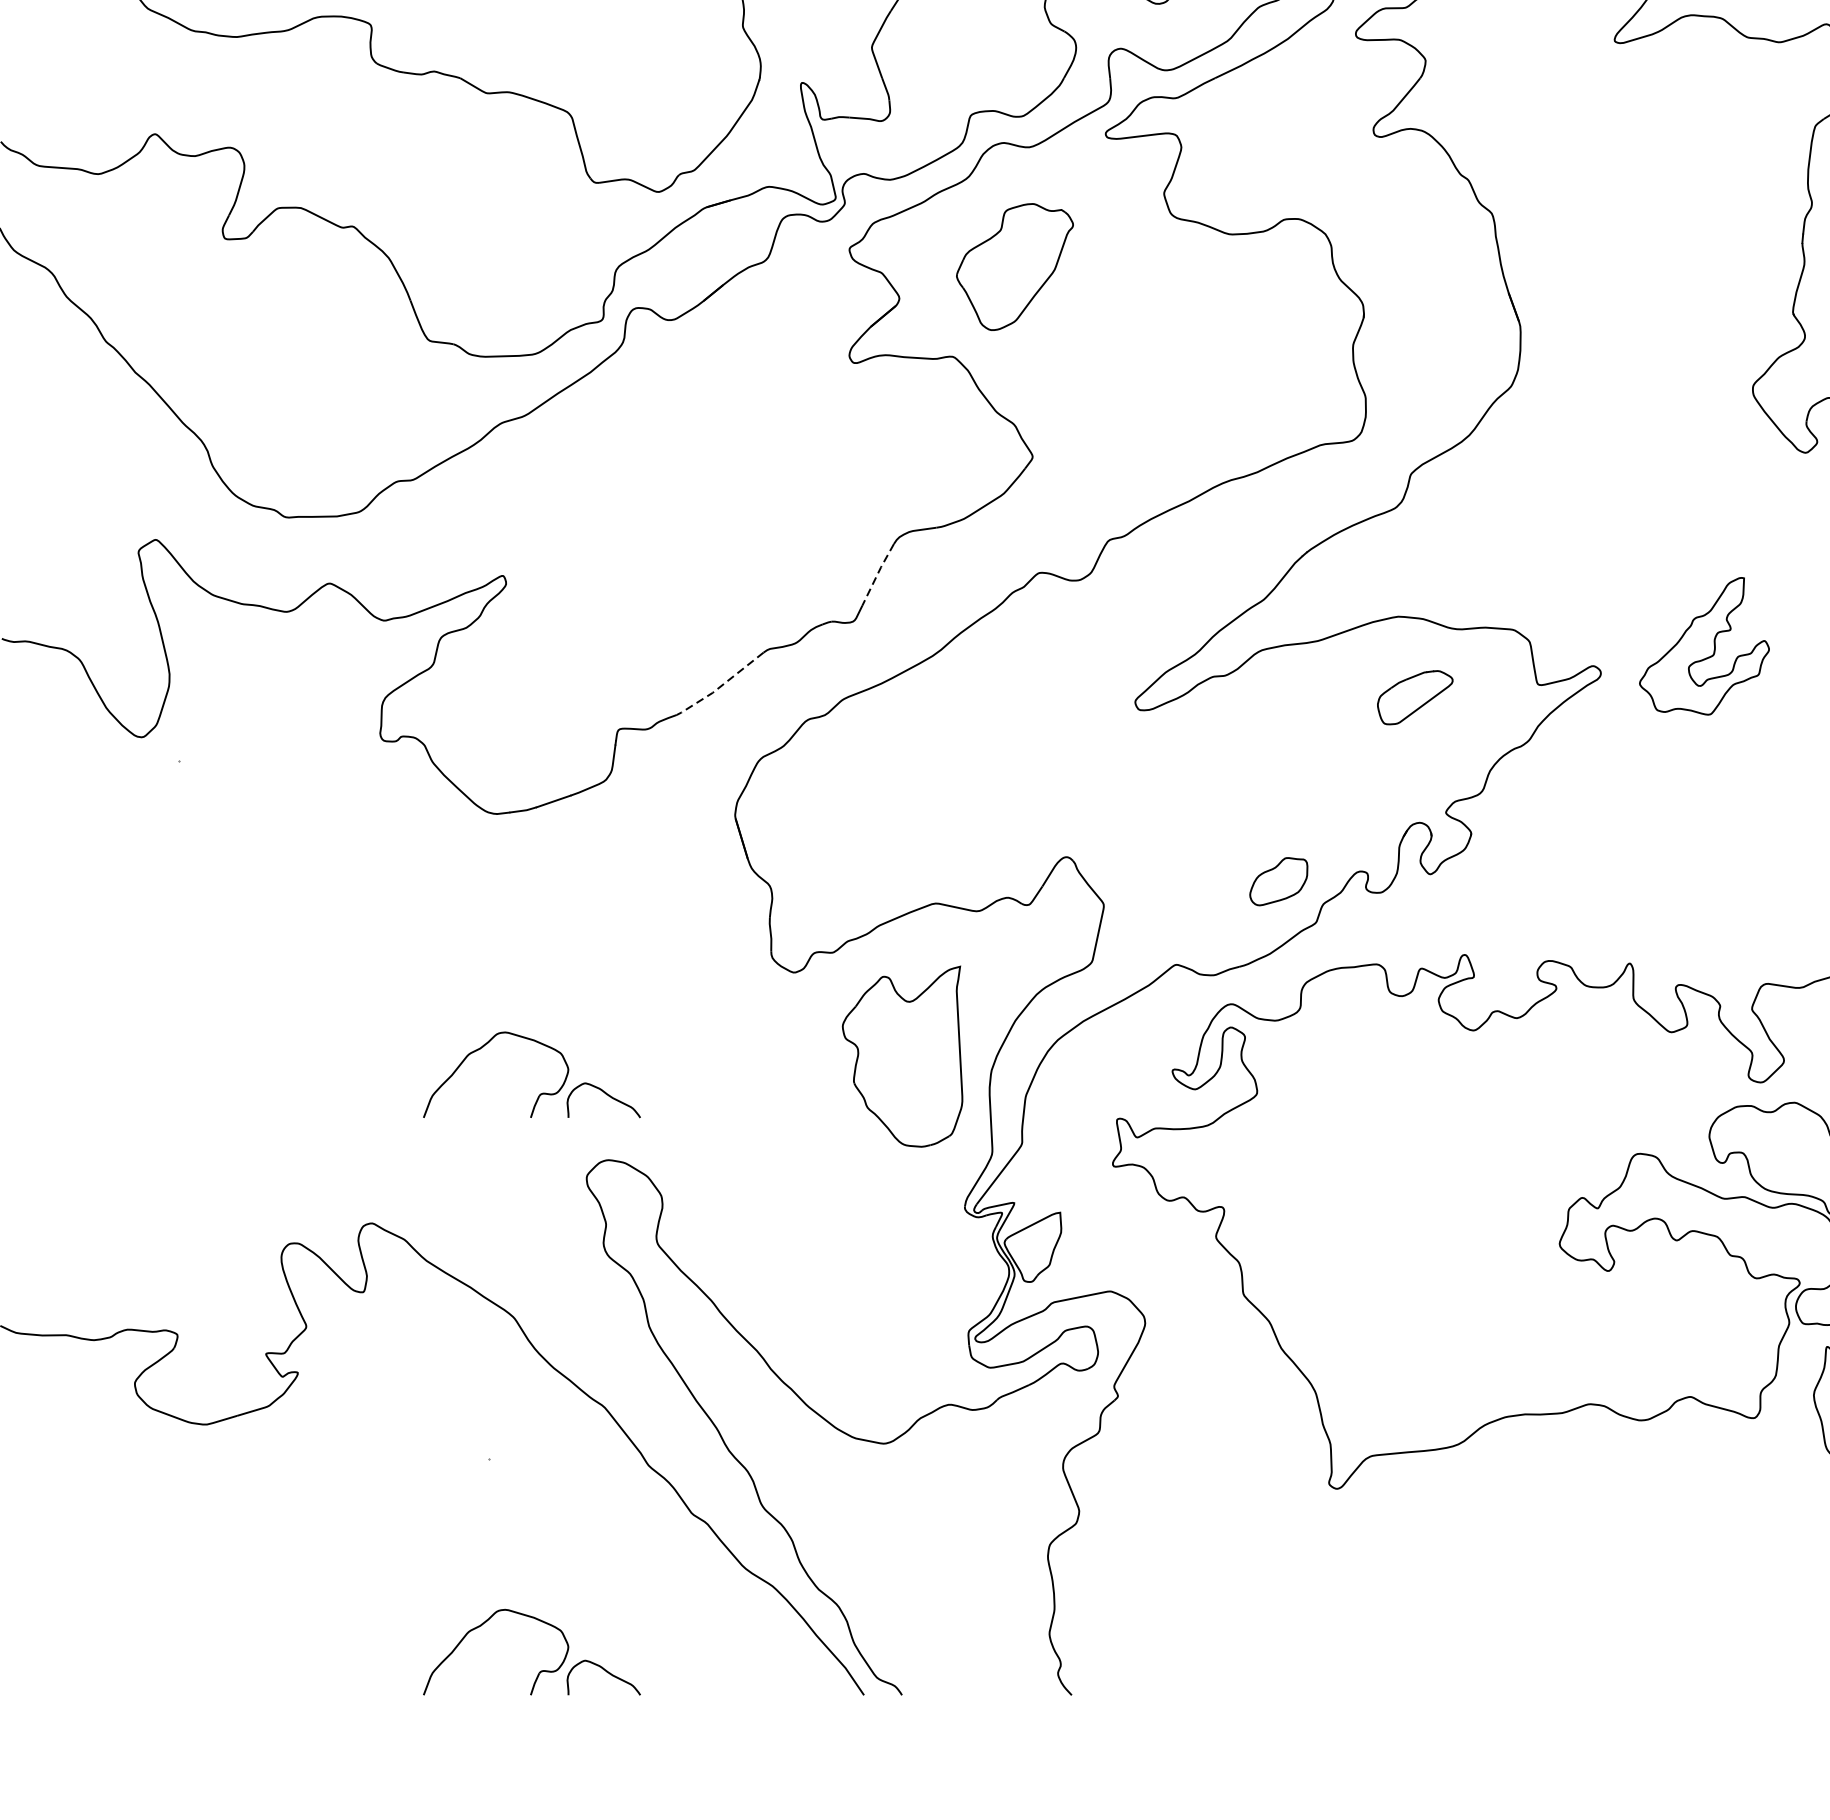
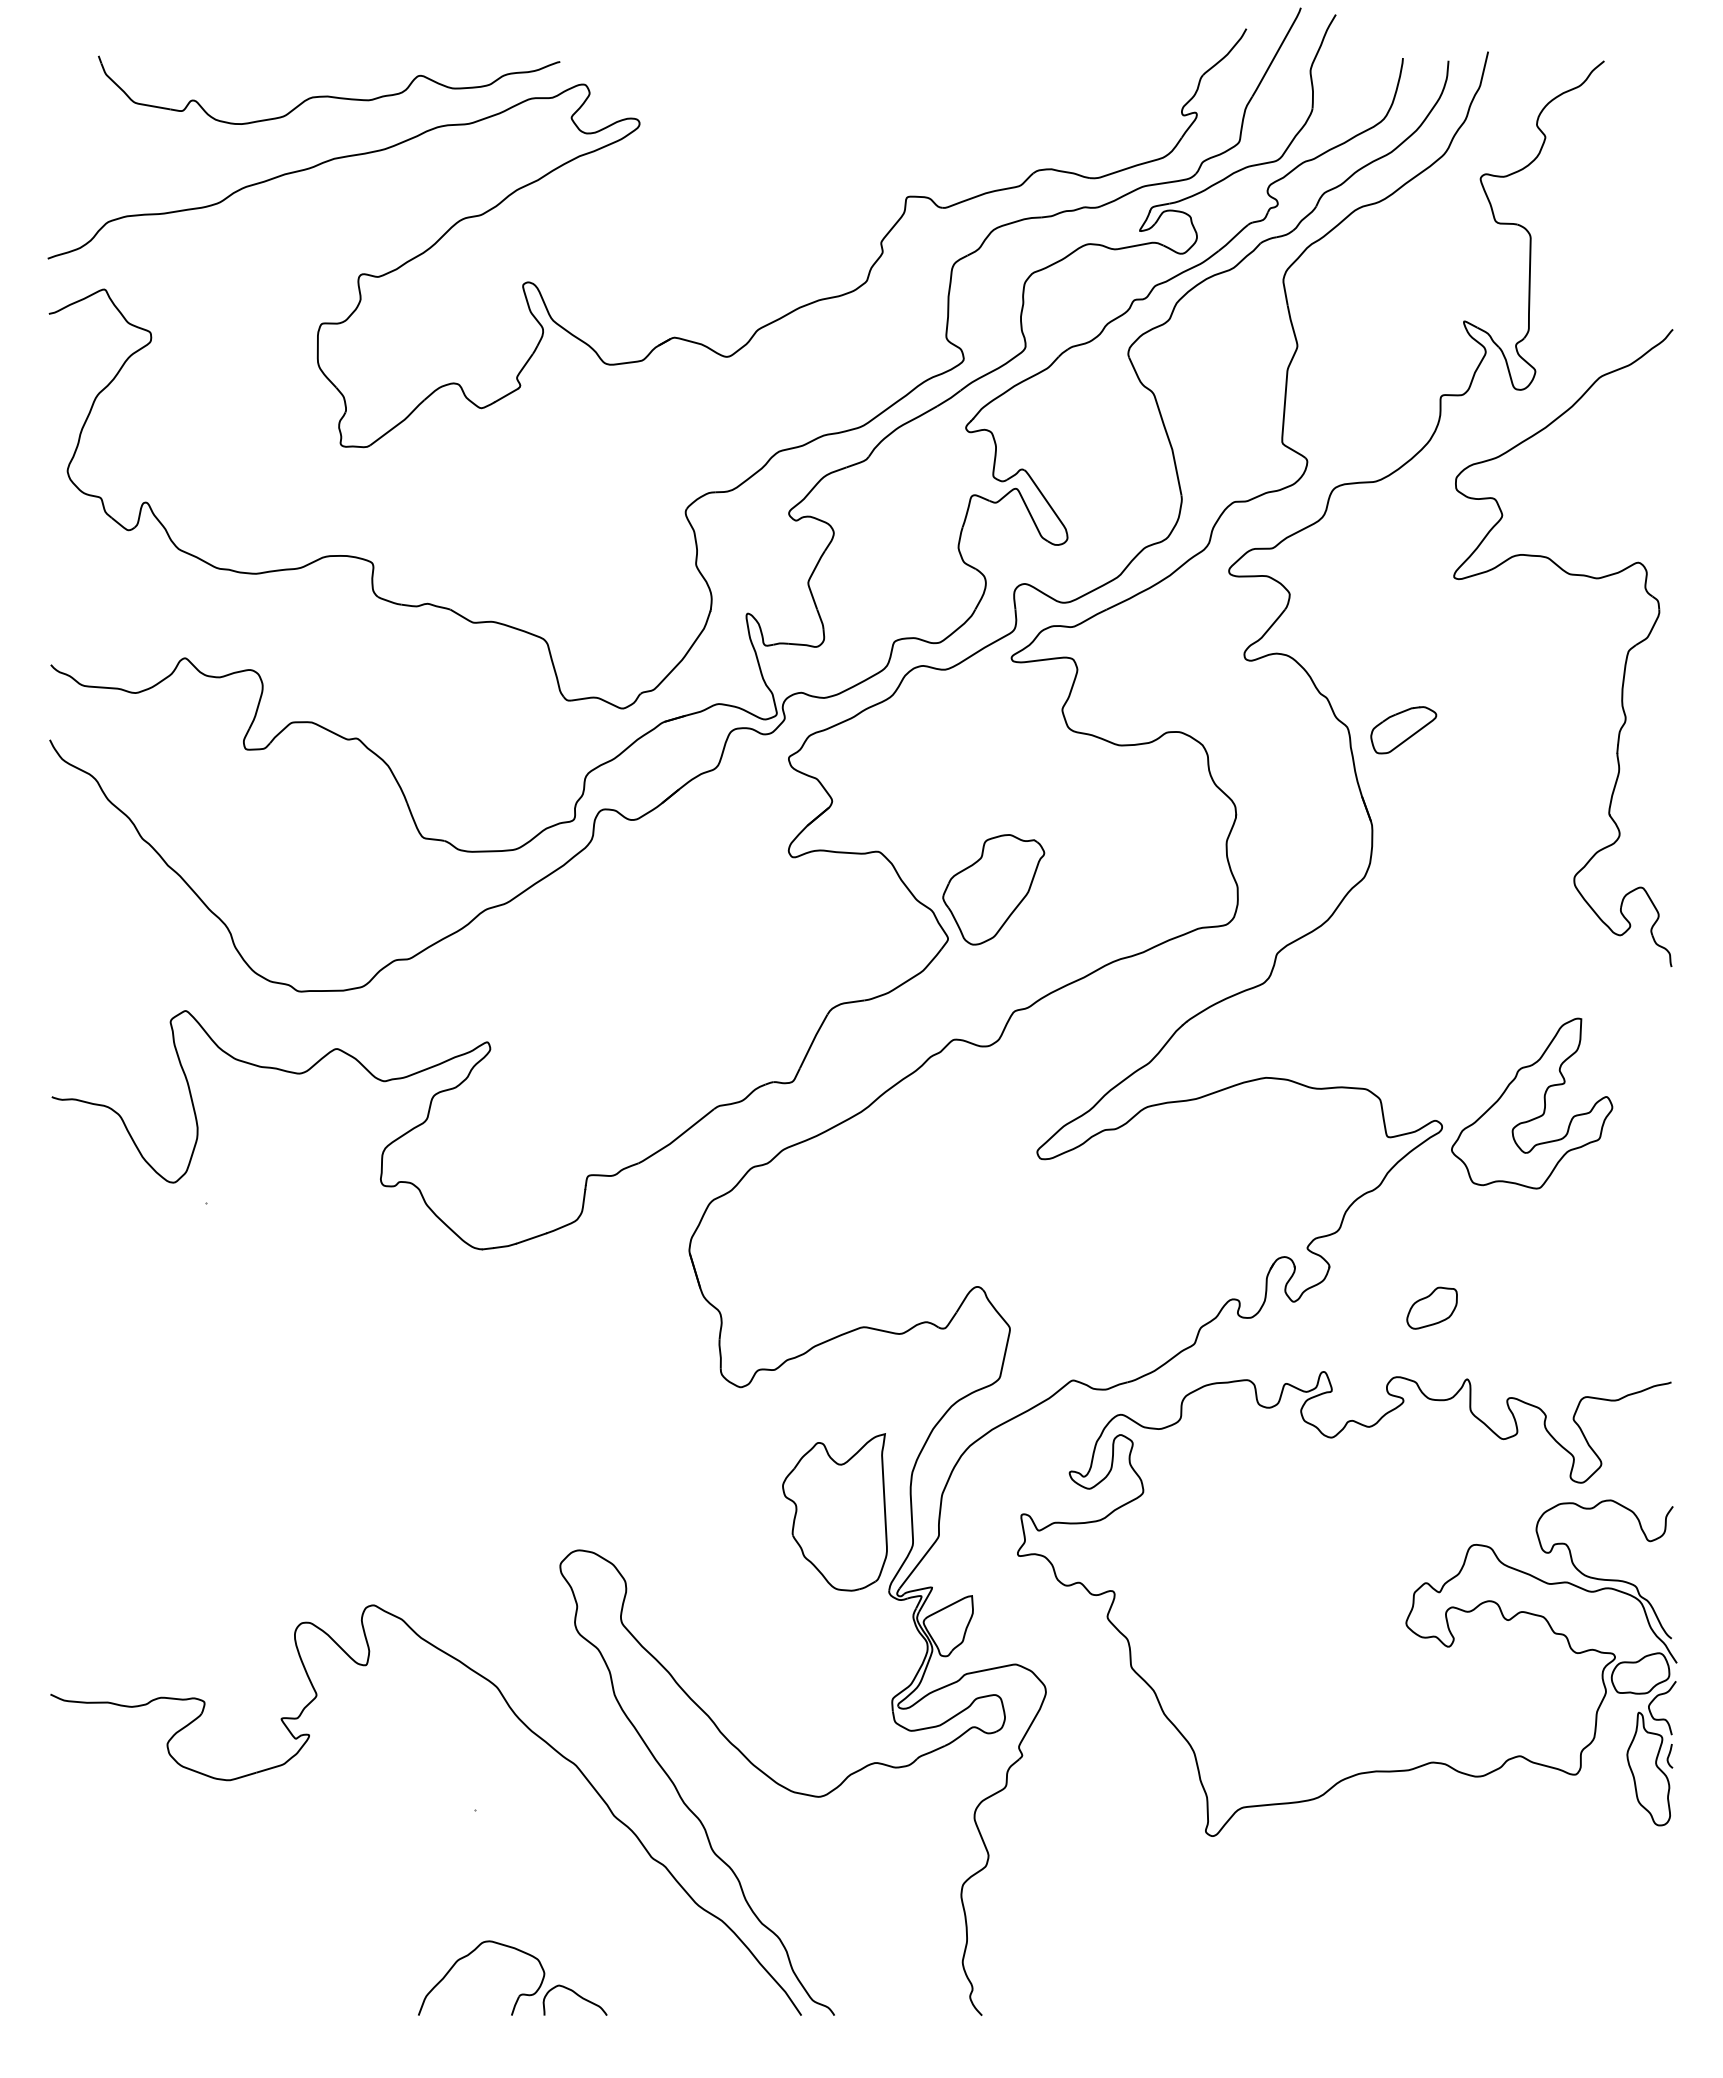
part: (1014, 266) -> (993, 889), moved
line: (877, 574) -> (813, 1041), dashed -> solid
part: (1704, 646) -> (1532, 1103), size x1.43
line: (720, 687) -> (676, 1139), dashed -> solid
part: (1414, 697) -> (1403, 730), moved
part: (1278, 880) -> (1431, 1307), moved
part: (902, 1056) -> (834, 1512), moved
part: (542, 1092) -> (521, 1491), removed

